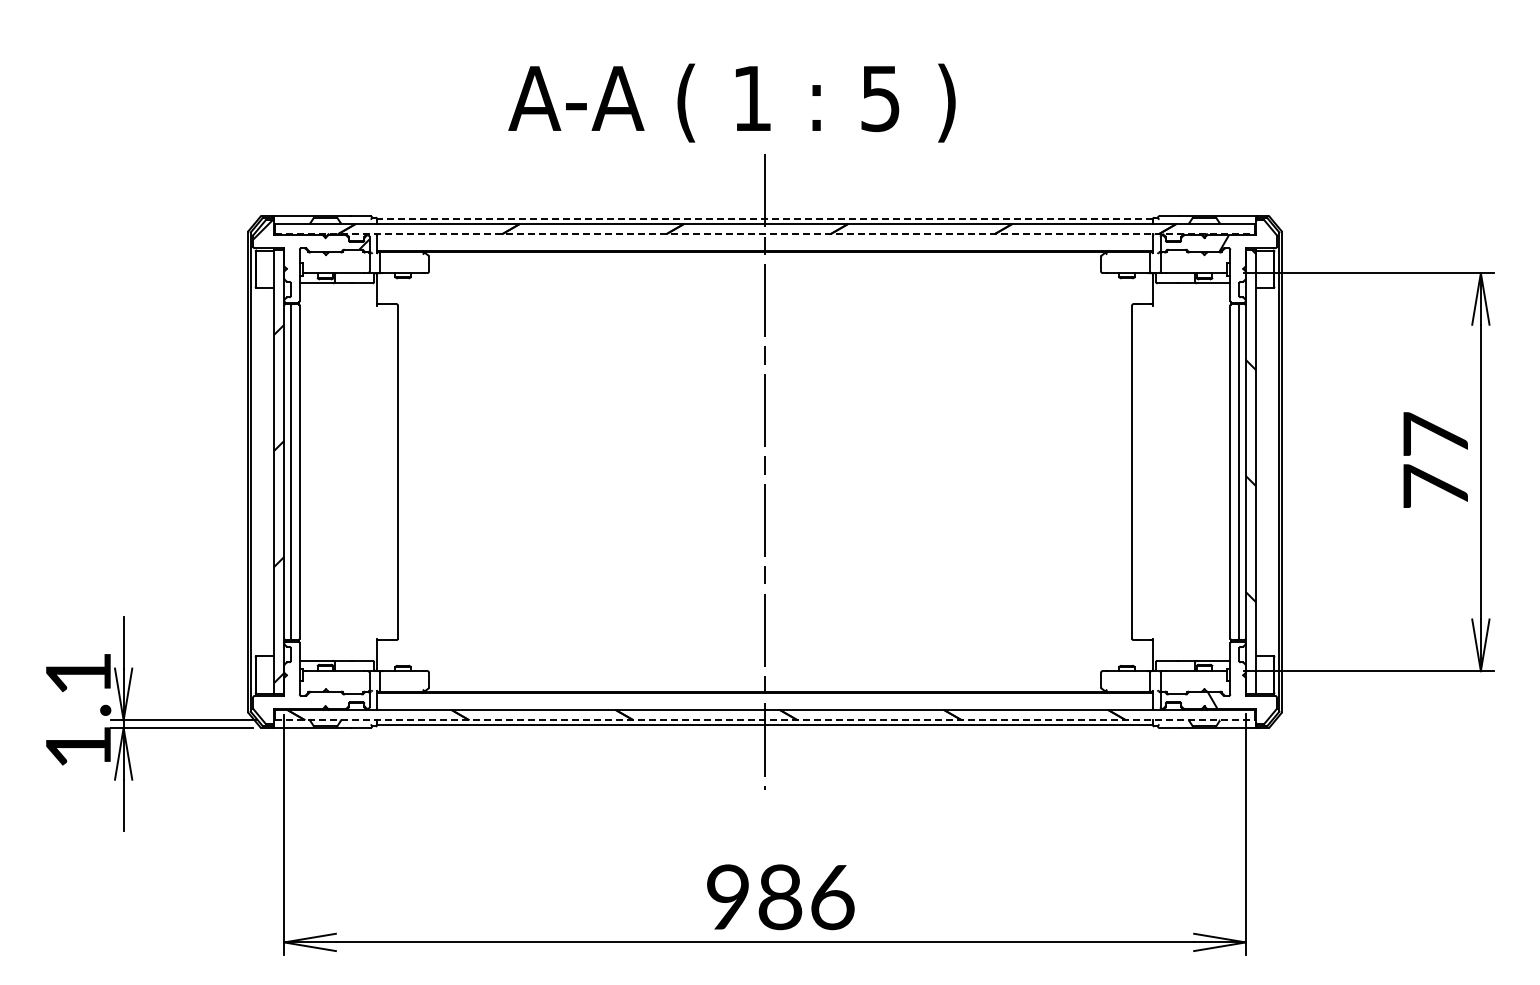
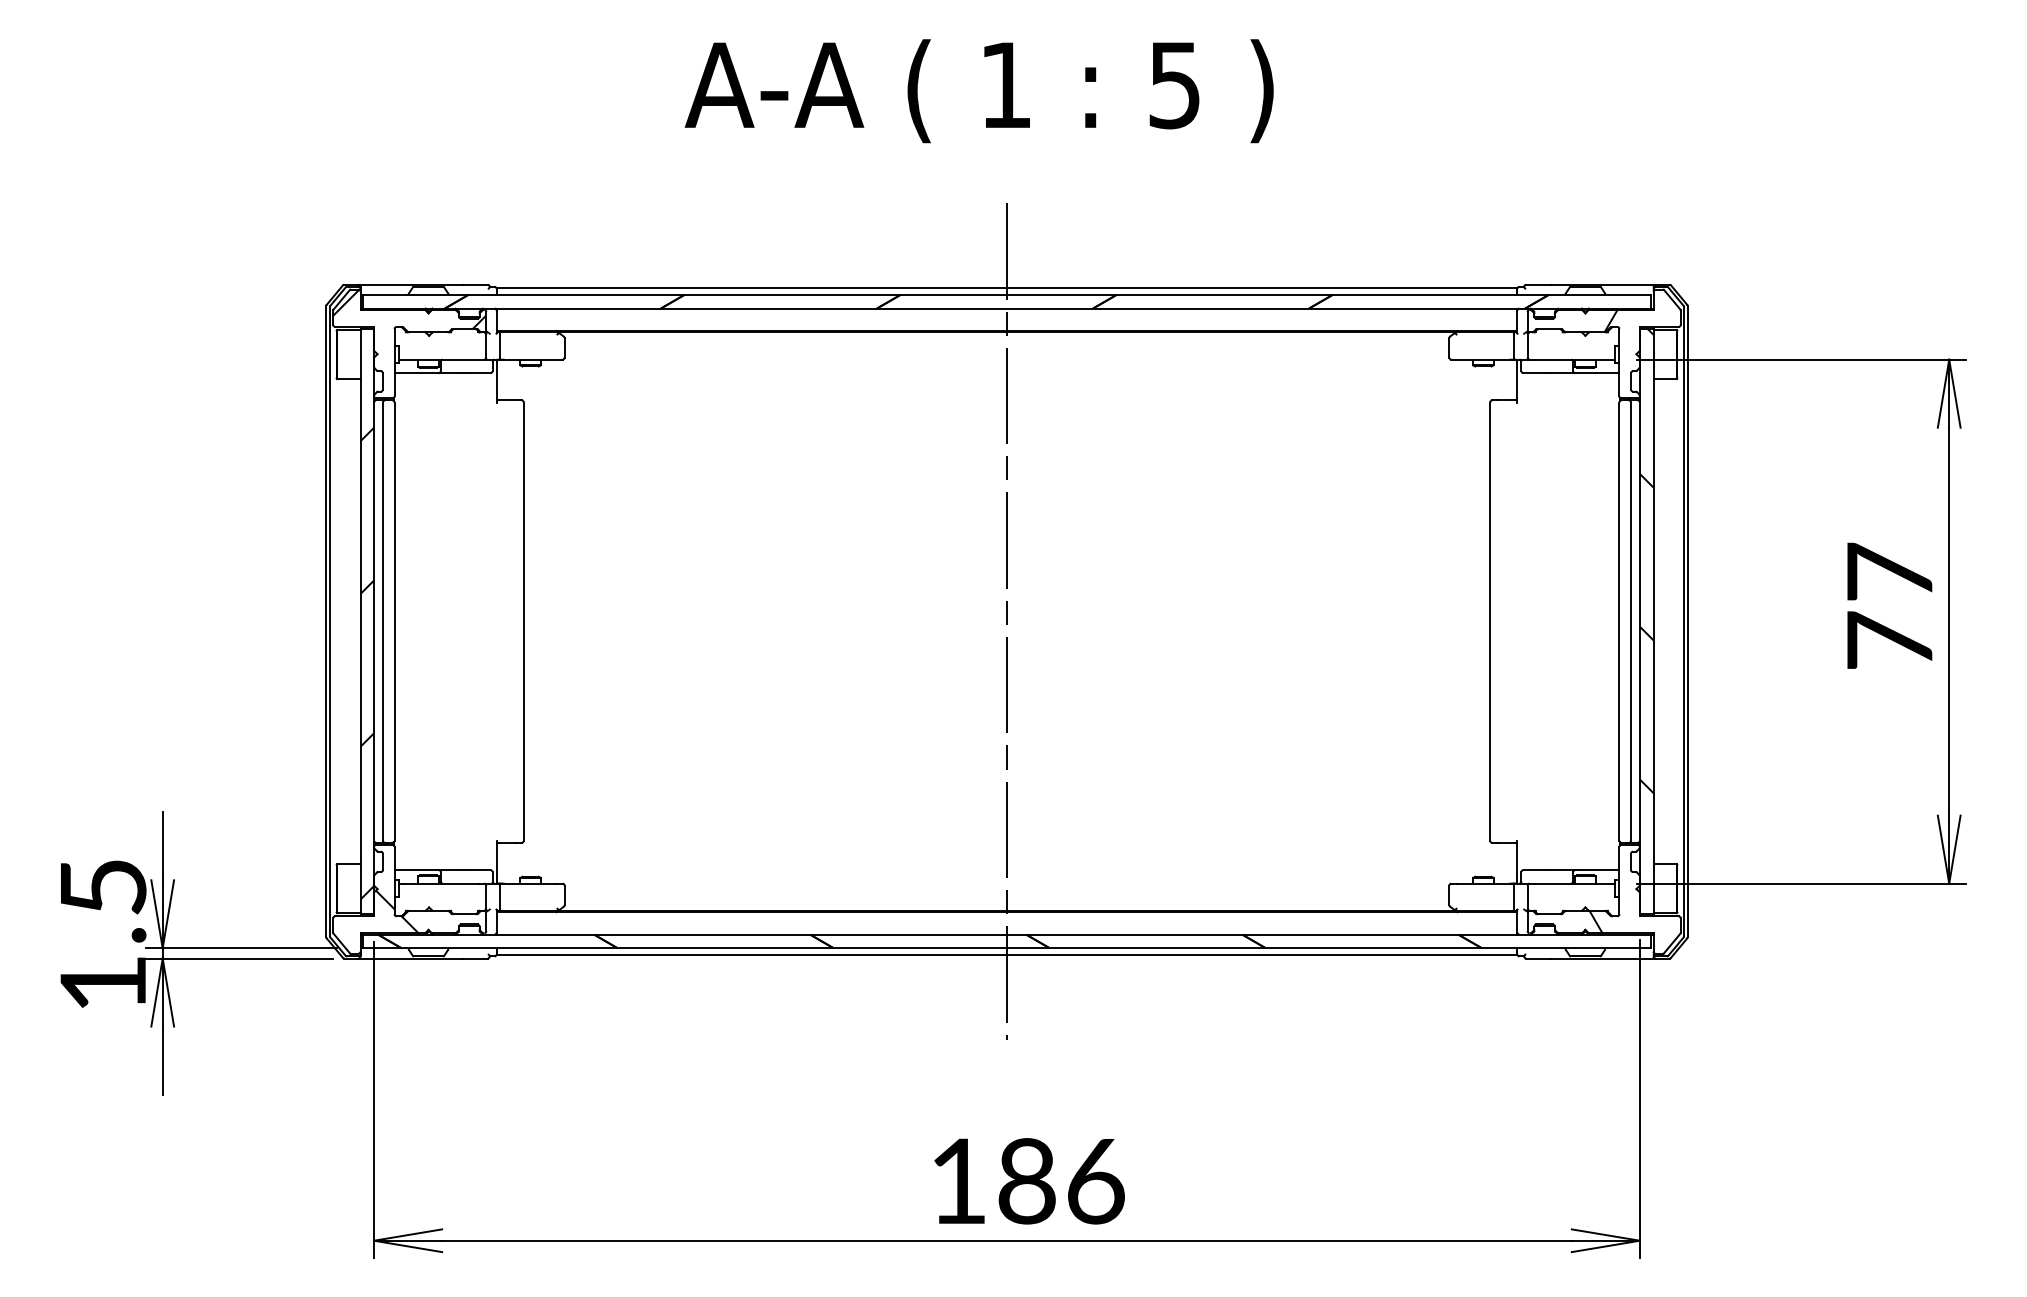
text: (731, 102) -> (978, 90), moved
line: (765, 218) -> (1007, 287), dashed -> solid
line: (765, 234) -> (1007, 308), dashed -> solid
text: (78, 673) -> (103, 886), 1.1 -> 1.5
hatch: (301, 692) -> (396, 911), added
line: (765, 720) -> (1007, 948), dashed -> solid
text: (727, 896) -> (957, 1180), 986 -> 186

